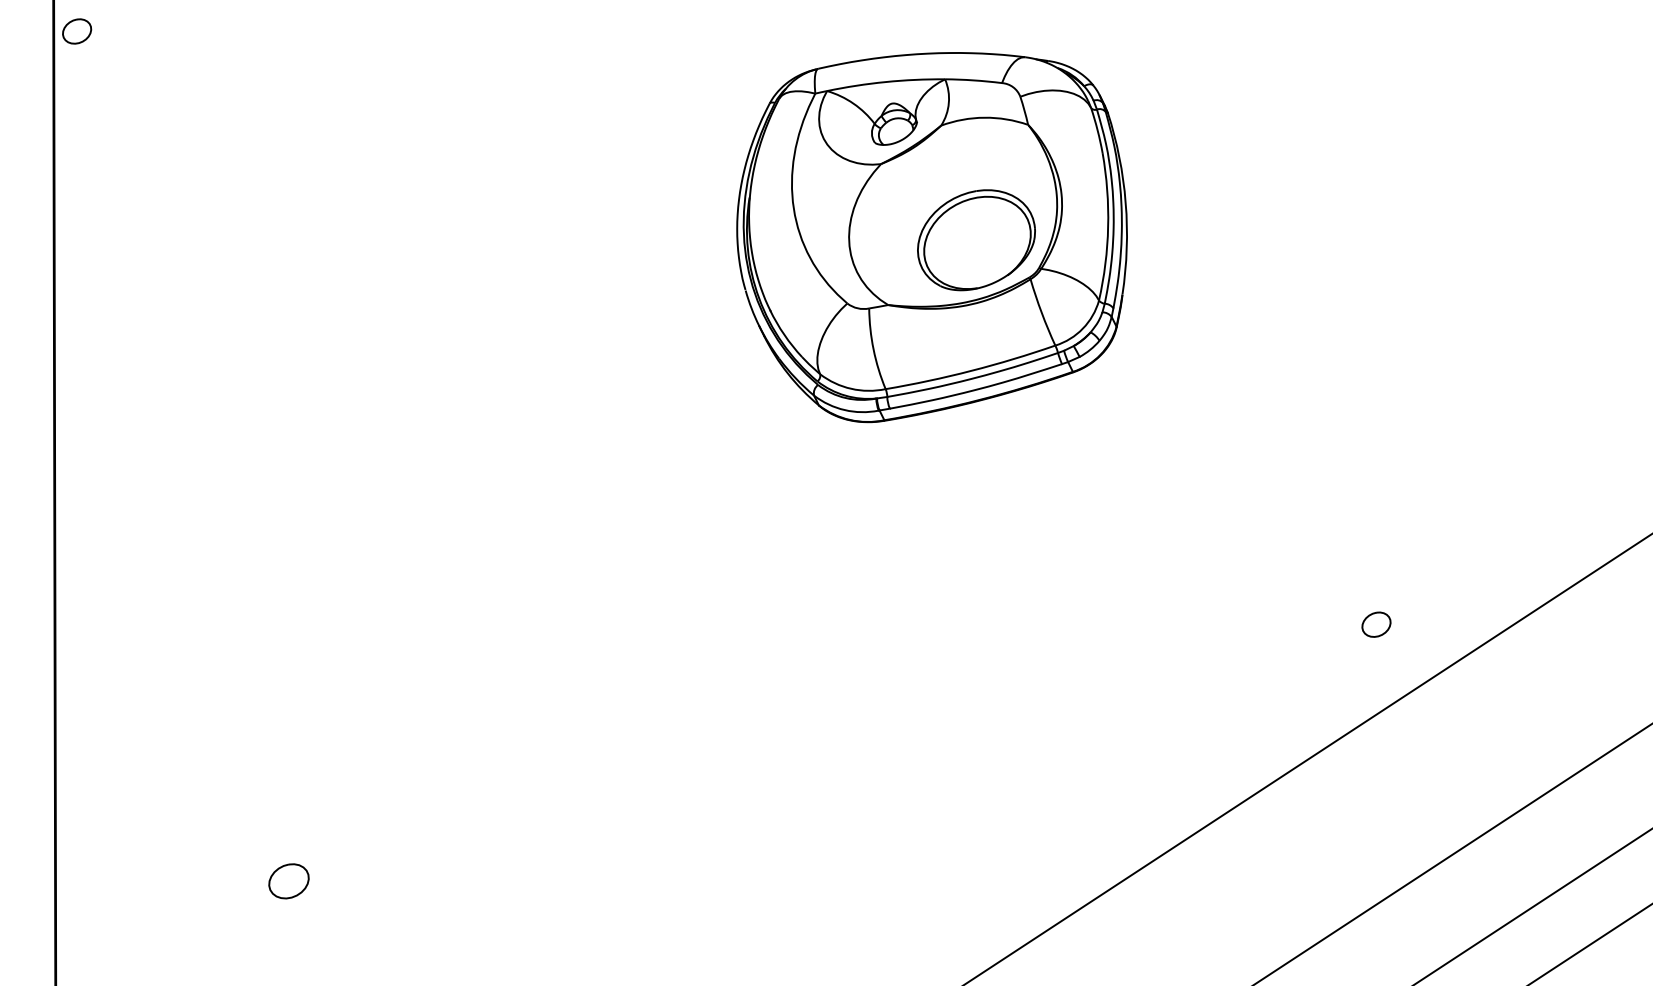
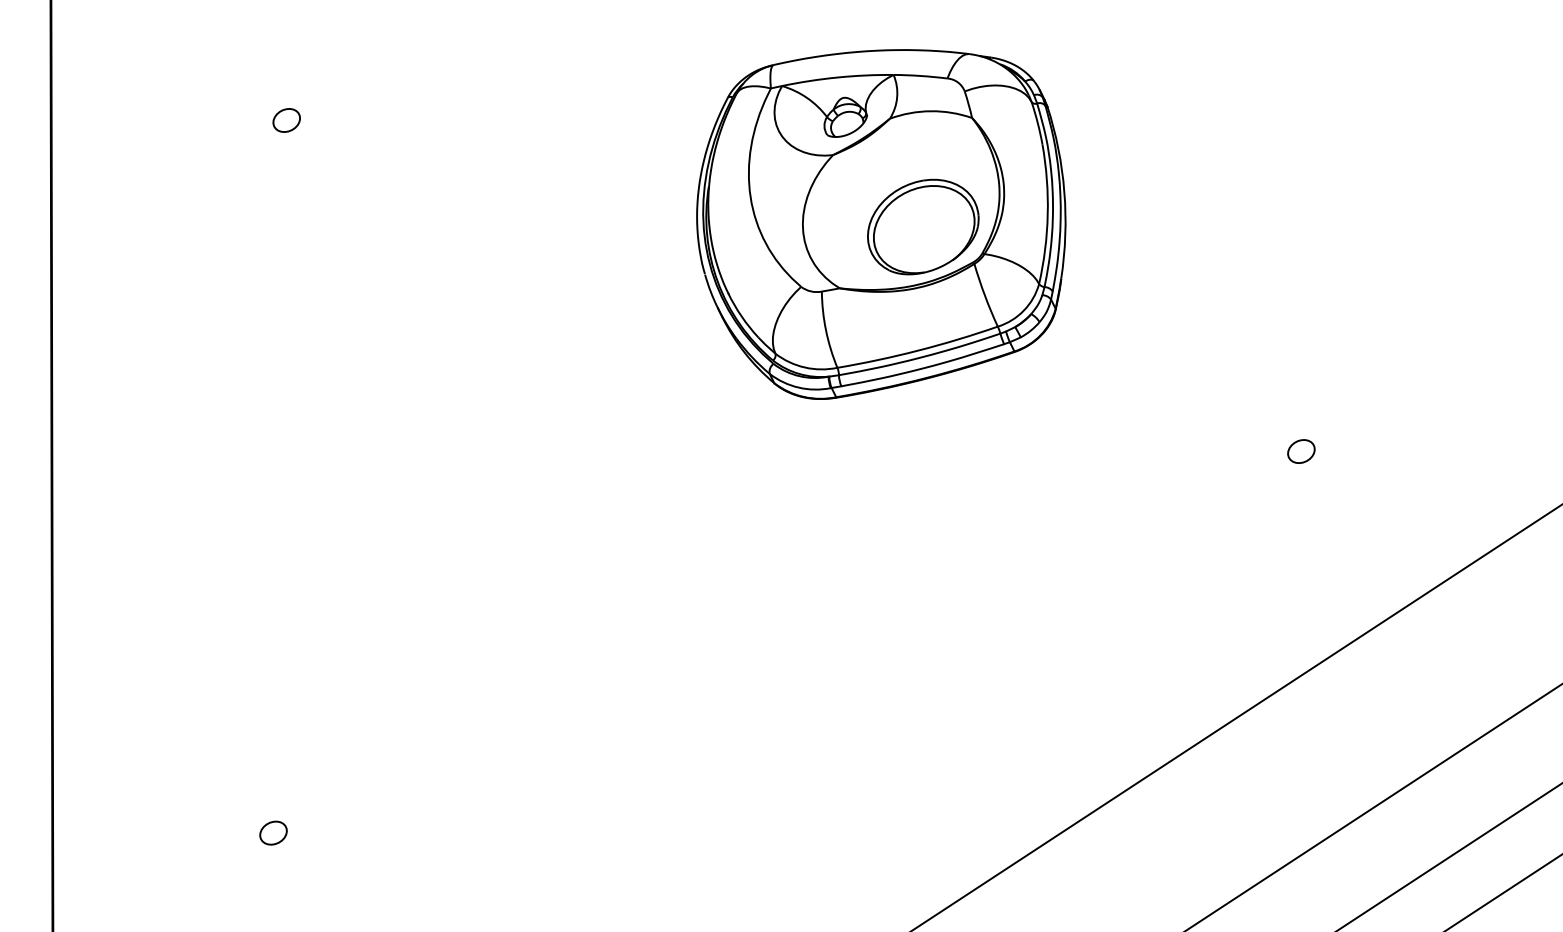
part: (77, 31) -> (287, 120), moved
part: (1376, 624) -> (1301, 451), moved
part: (289, 881) -> (273, 833), size x0.71

